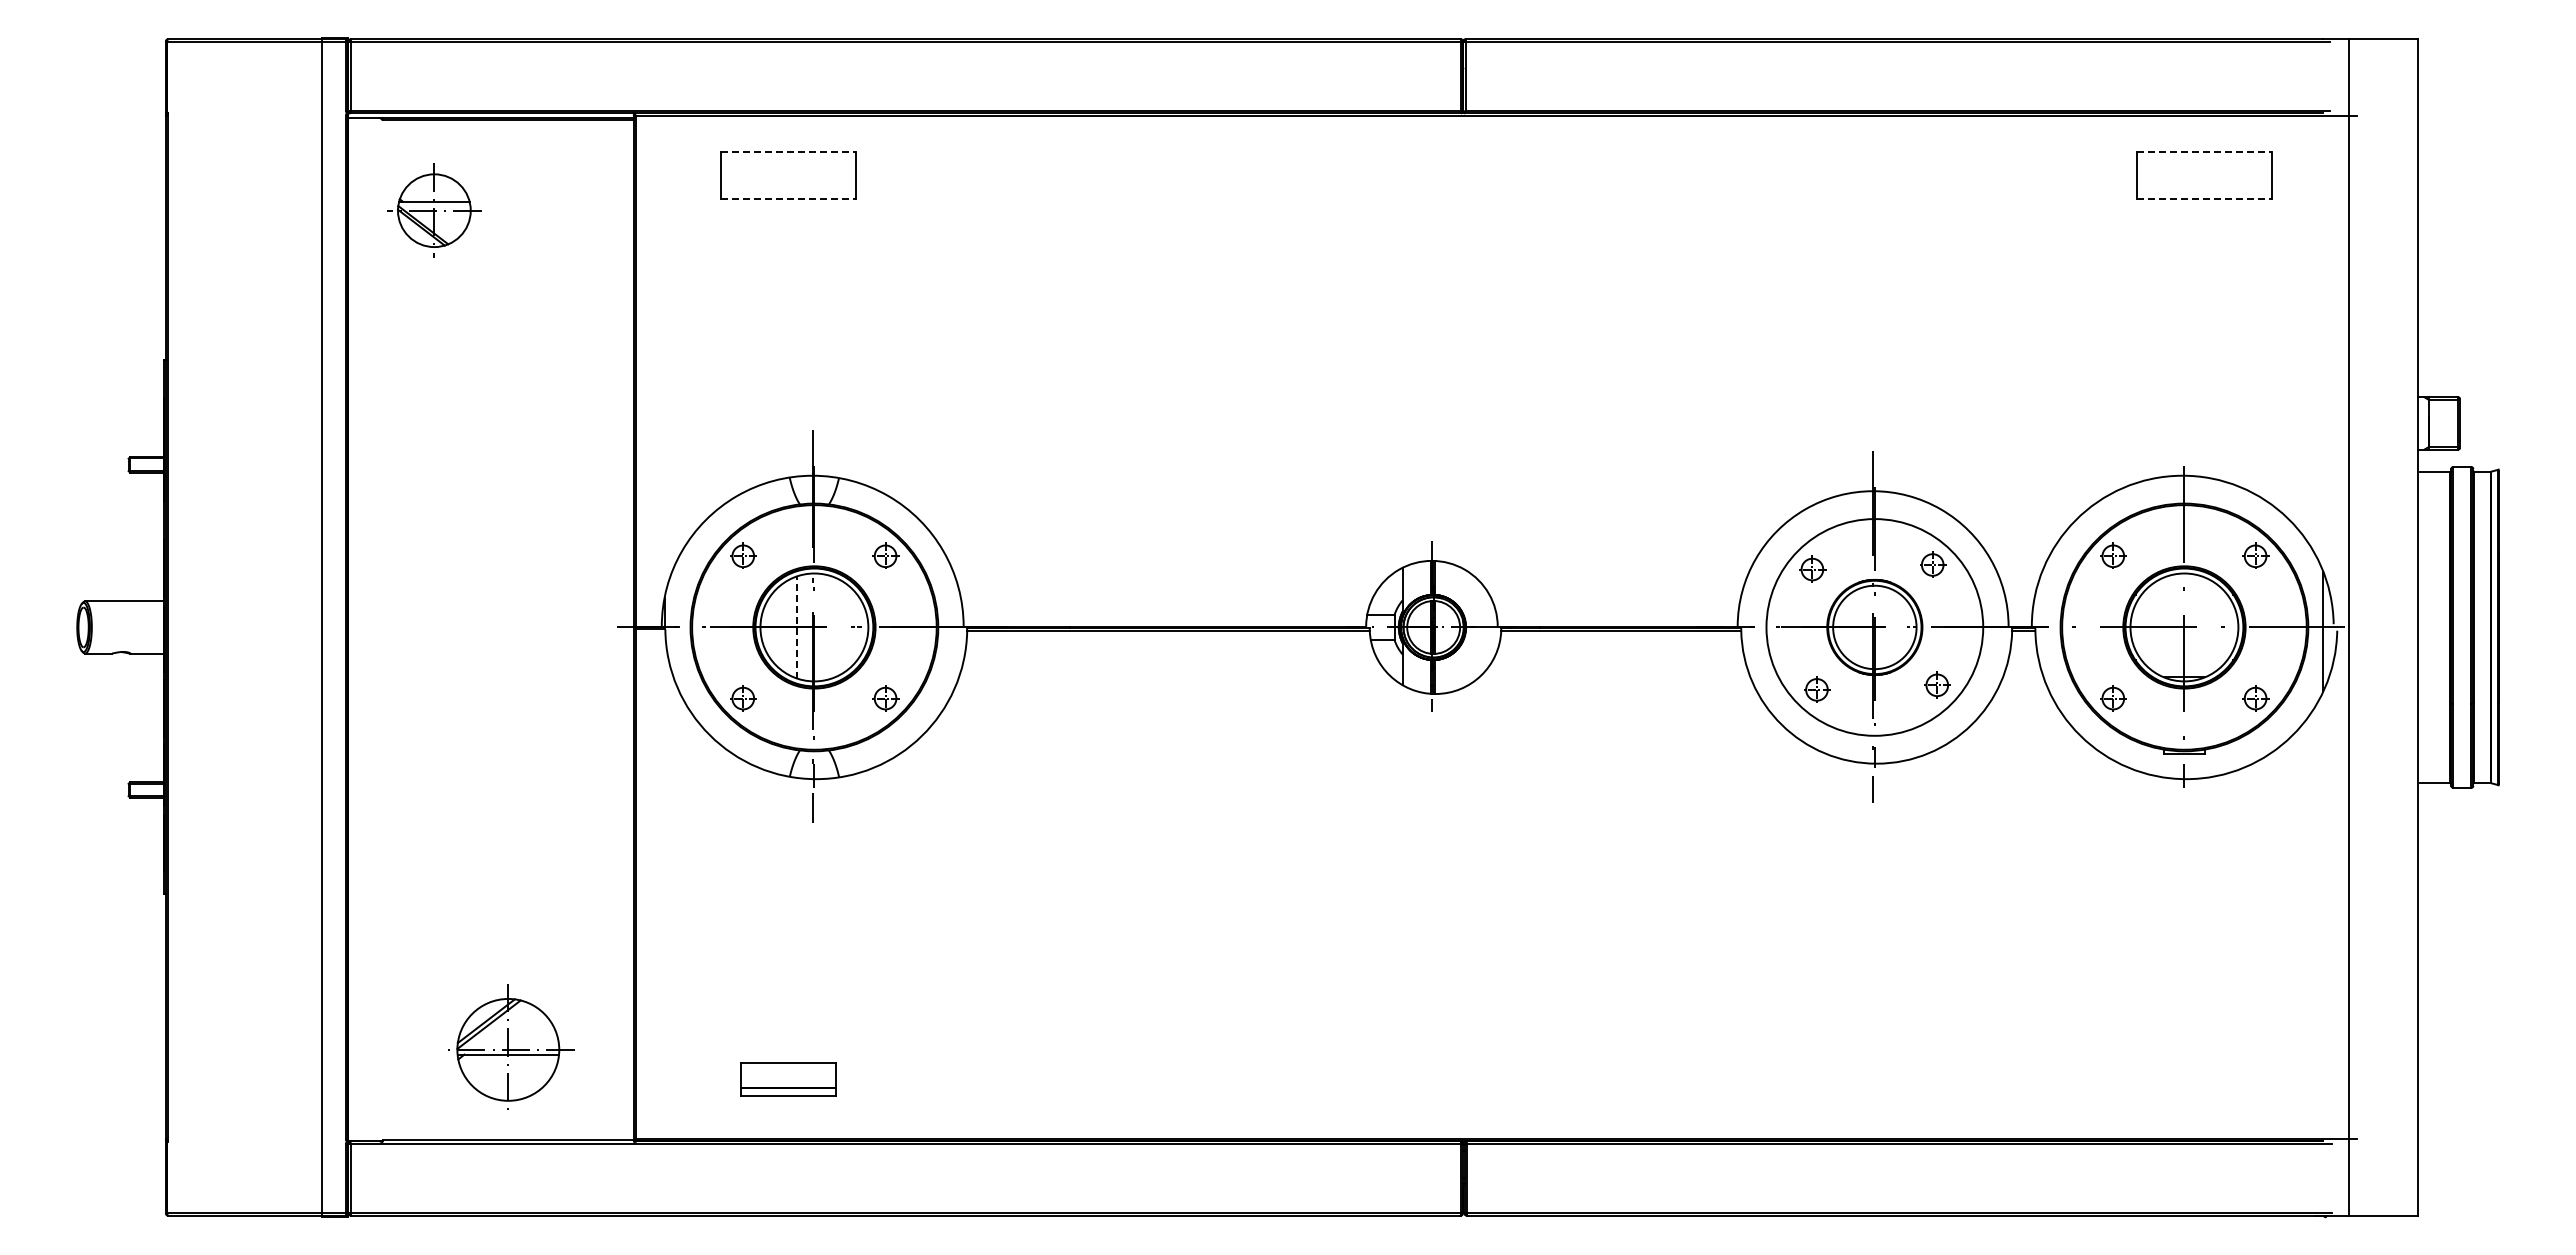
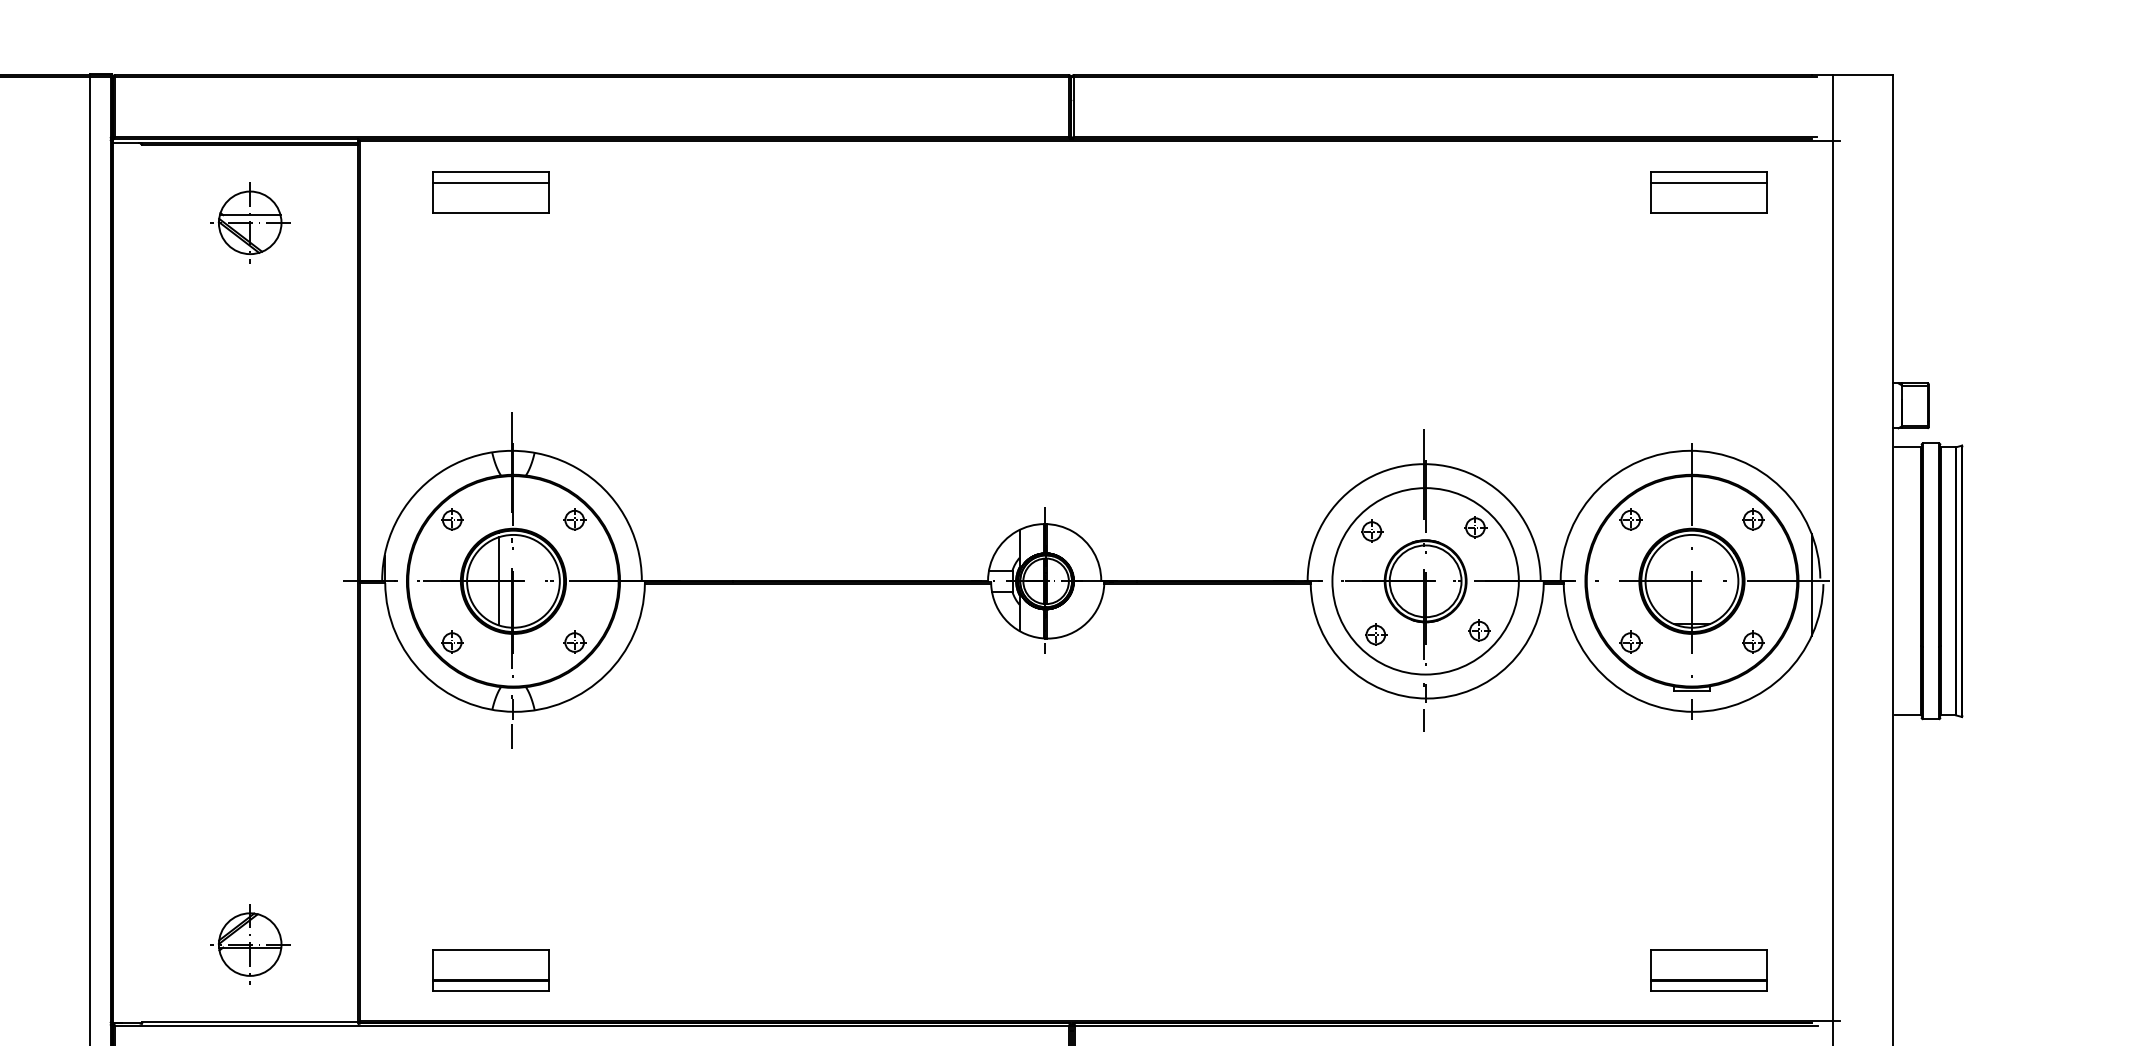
line: (788, 151) -> (491, 171), dashed -> solid
line: (2205, 151) -> (1710, 171), dashed -> solid
line: (788, 163) -> (491, 182), added
line: (2204, 163) -> (1709, 182), added
line: (788, 199) -> (491, 213), dashed -> solid
line: (2205, 199) -> (1710, 213), dashed -> solid
part: (434, 210) -> (250, 222), moved
line: (797, 626) -> (498, 580), dashed -> solid
part: (508, 1049) -> (250, 944), size x0.71
part: (788, 1079) -> (491, 970), size x1.43
part: (2204, 1079) -> (1709, 970), added

